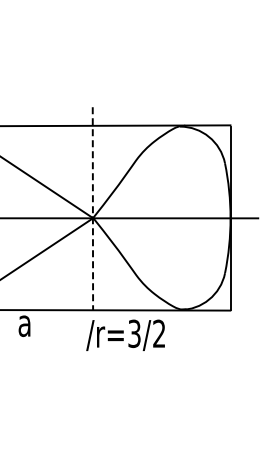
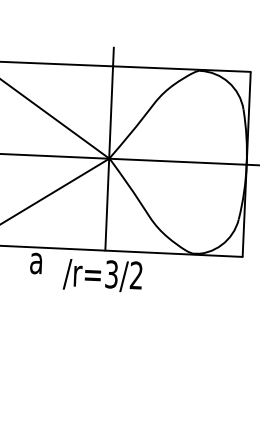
line: (92, 209) -> (109, 149), dashed -> solid
text: (125, 334) -> (102, 274), moved

